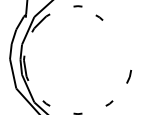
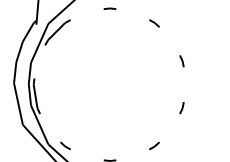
part: (99, 17) -> (154, 23), moved
part: (128, 43) -> (181, 61), added
part: (128, 76) -> (181, 107), size x0.62

